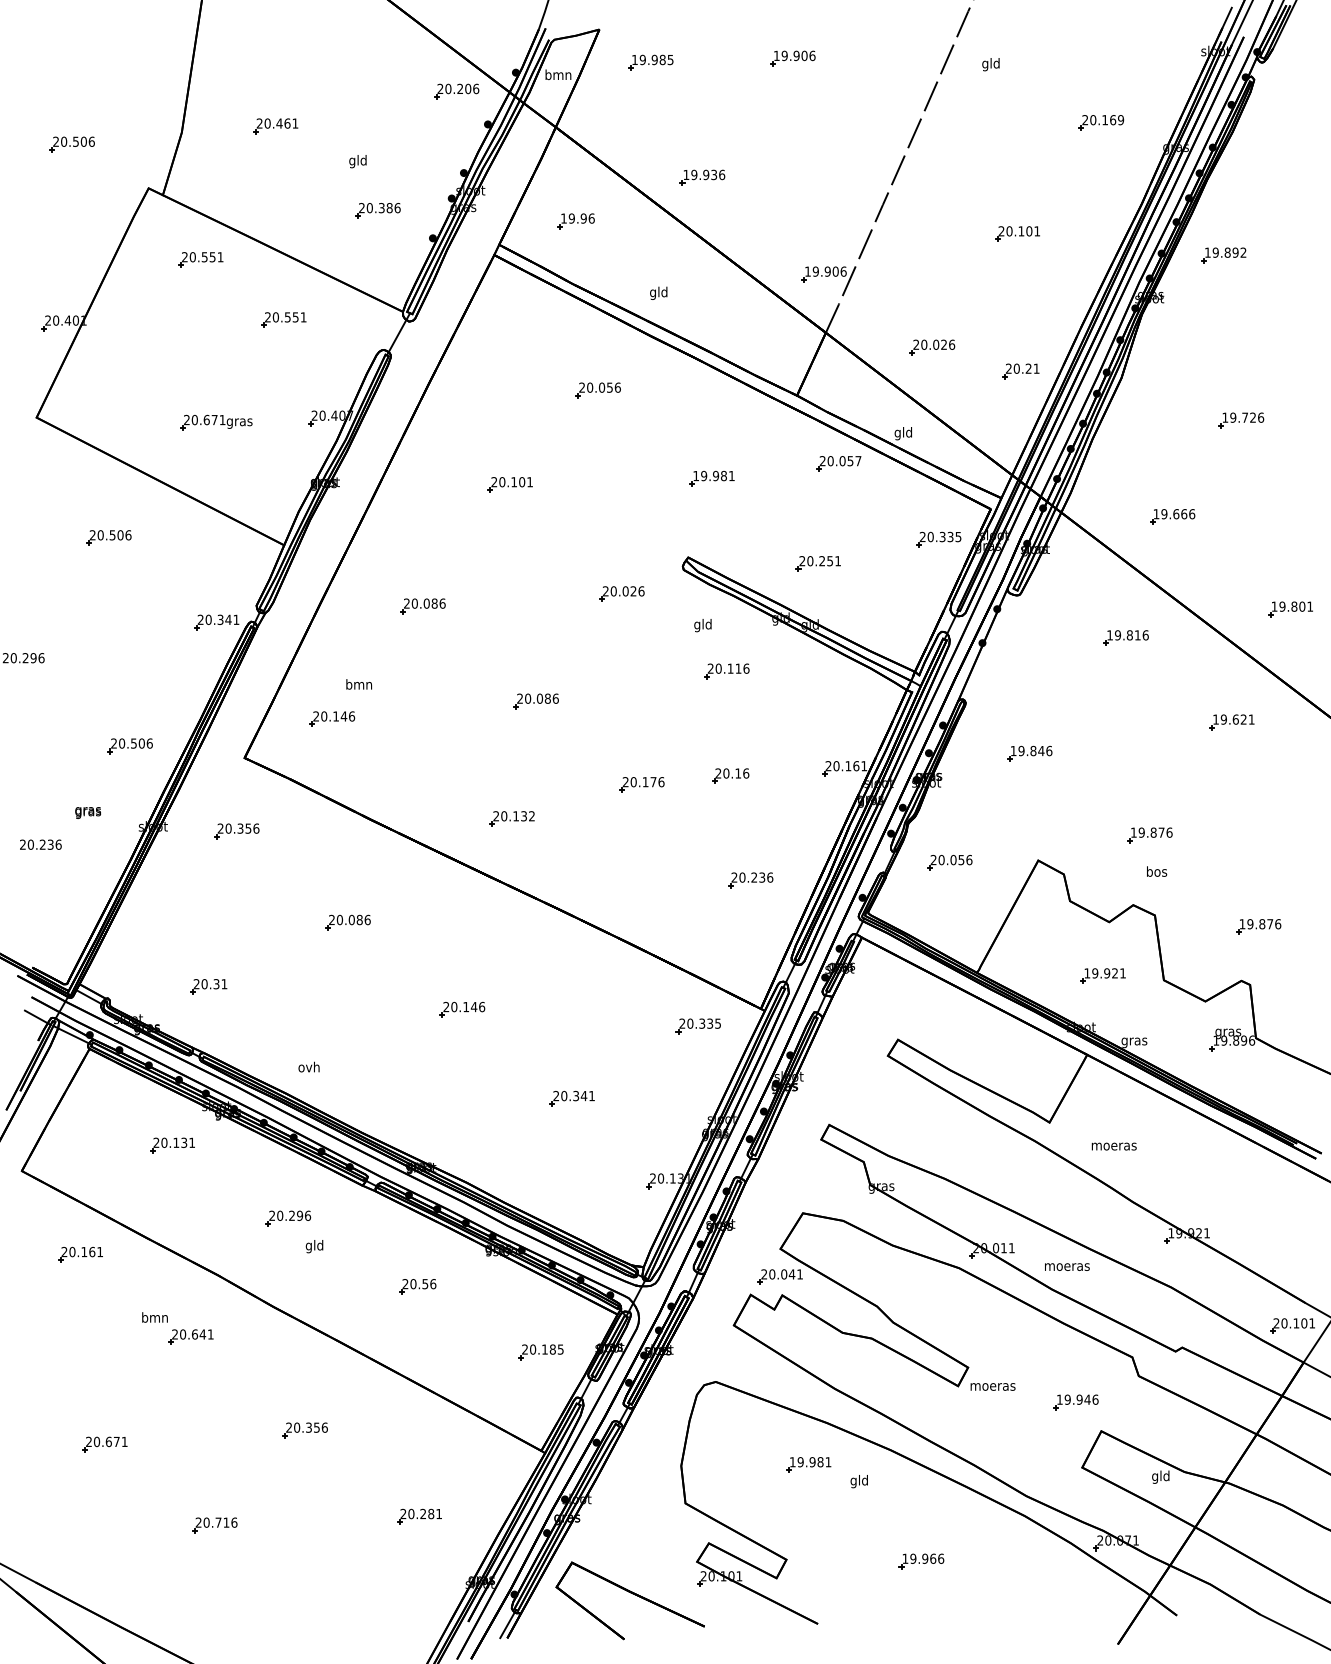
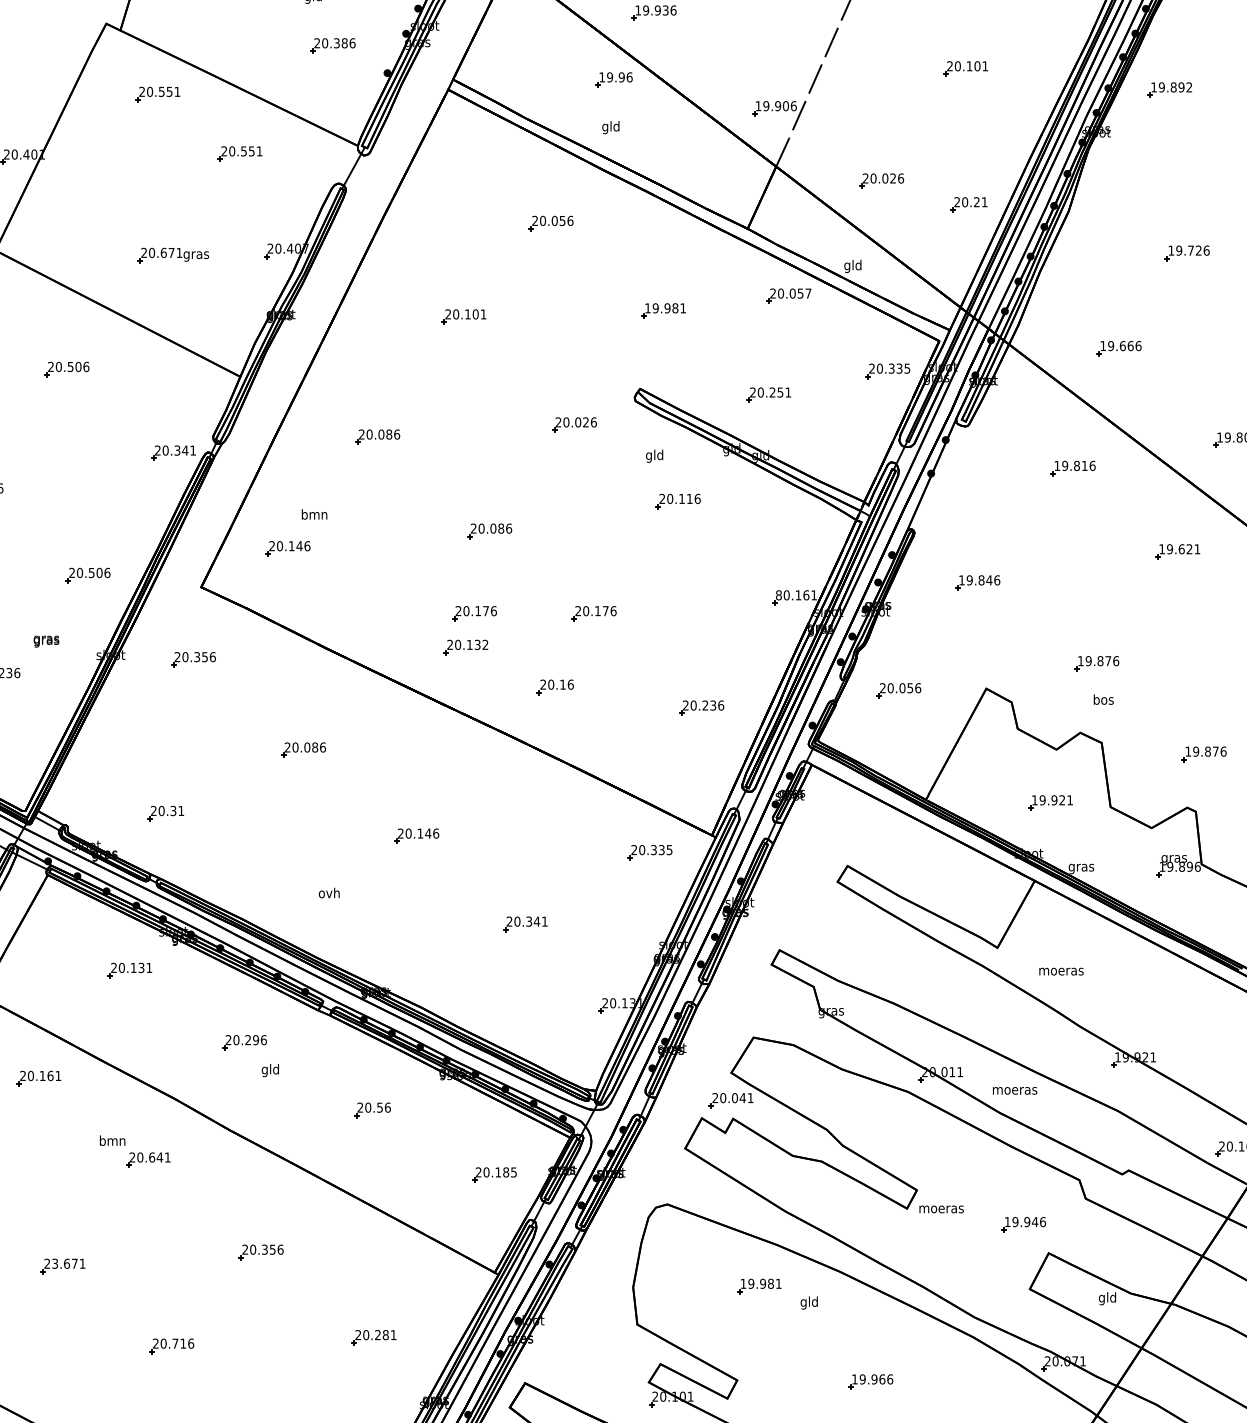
part: (575, 221) -> (613, 80), moved
text: (828, 766) -> (778, 595), 20.161 -> 80.161
part: (730, 775) -> (555, 686), moved
part: (520, 784) -> (474, 613), added
text: (308, 1066) -> (328, 892), moved
text: (96, 1441) -> (54, 1263), 20.671 -> 23.671

